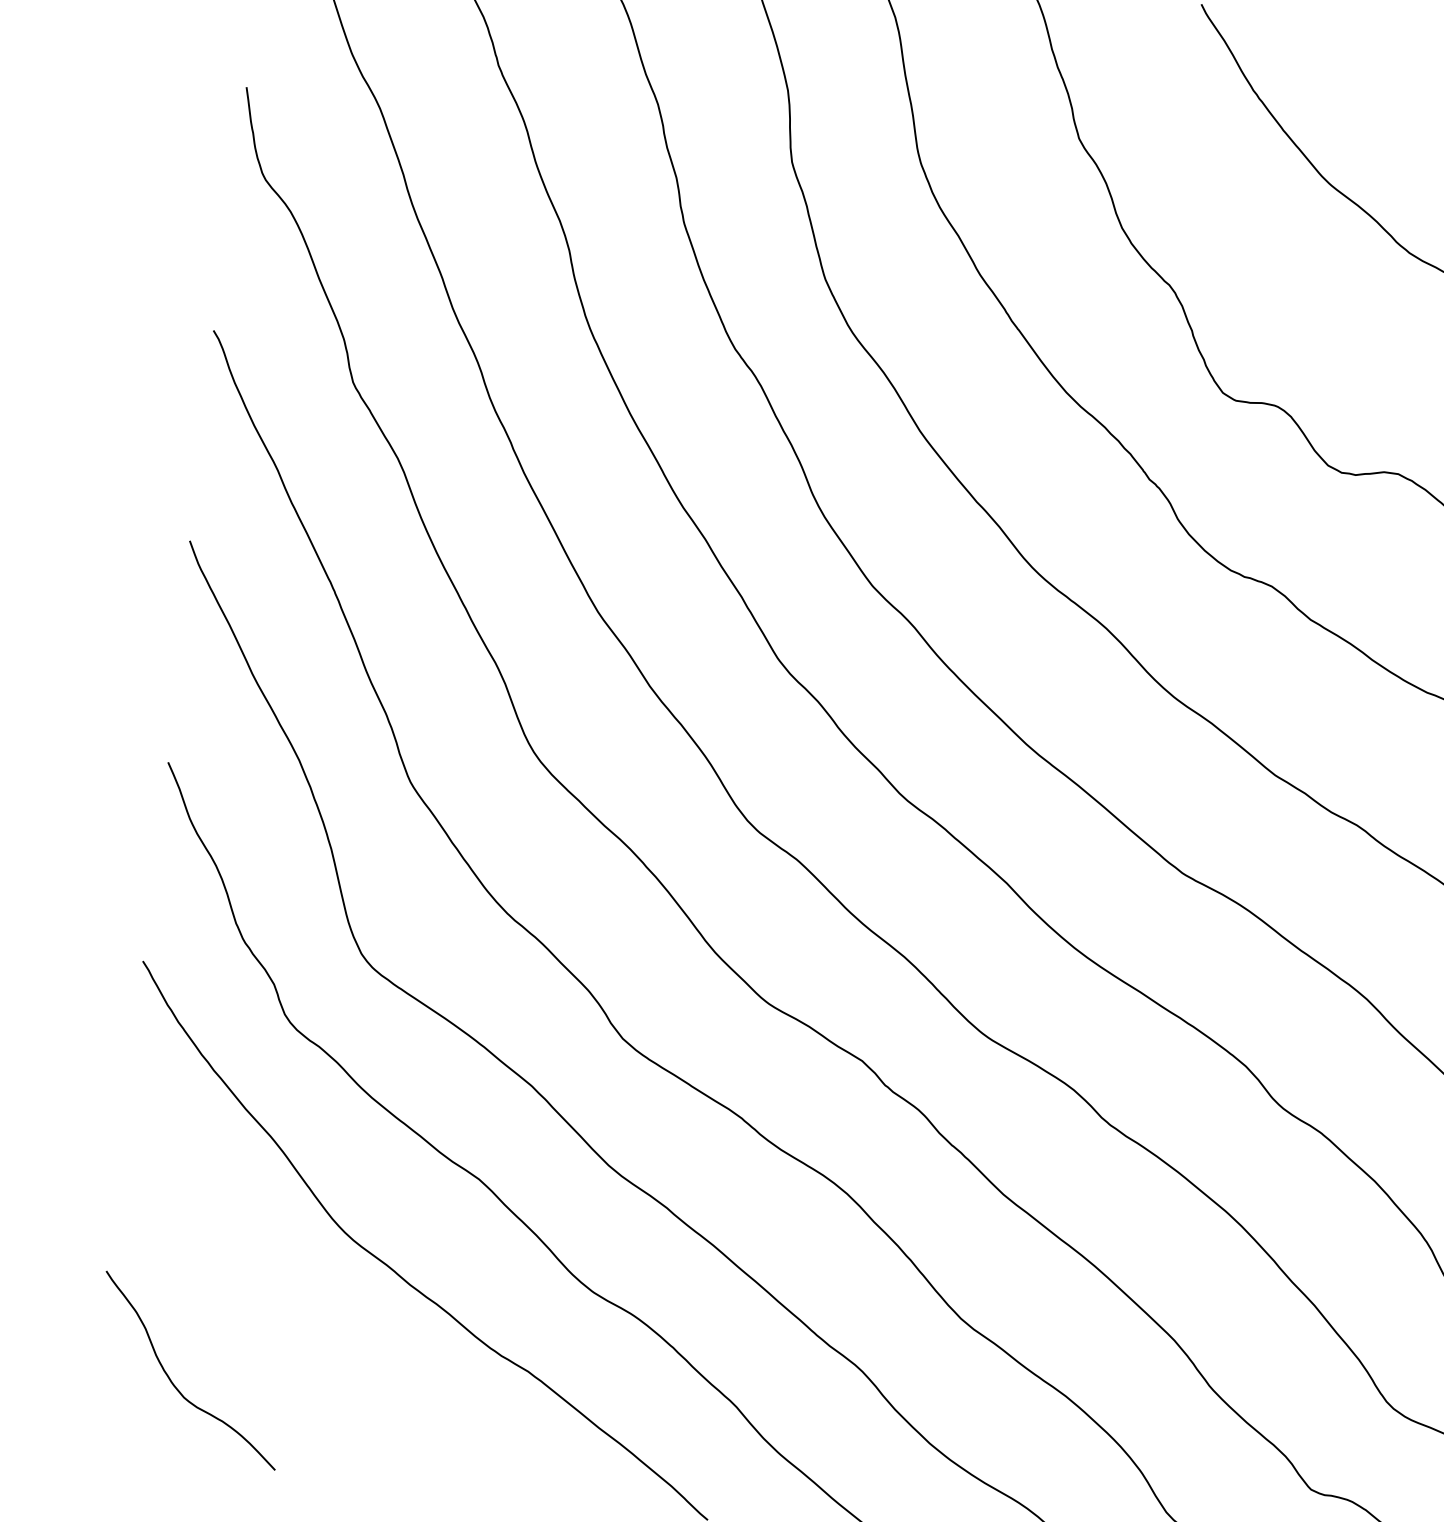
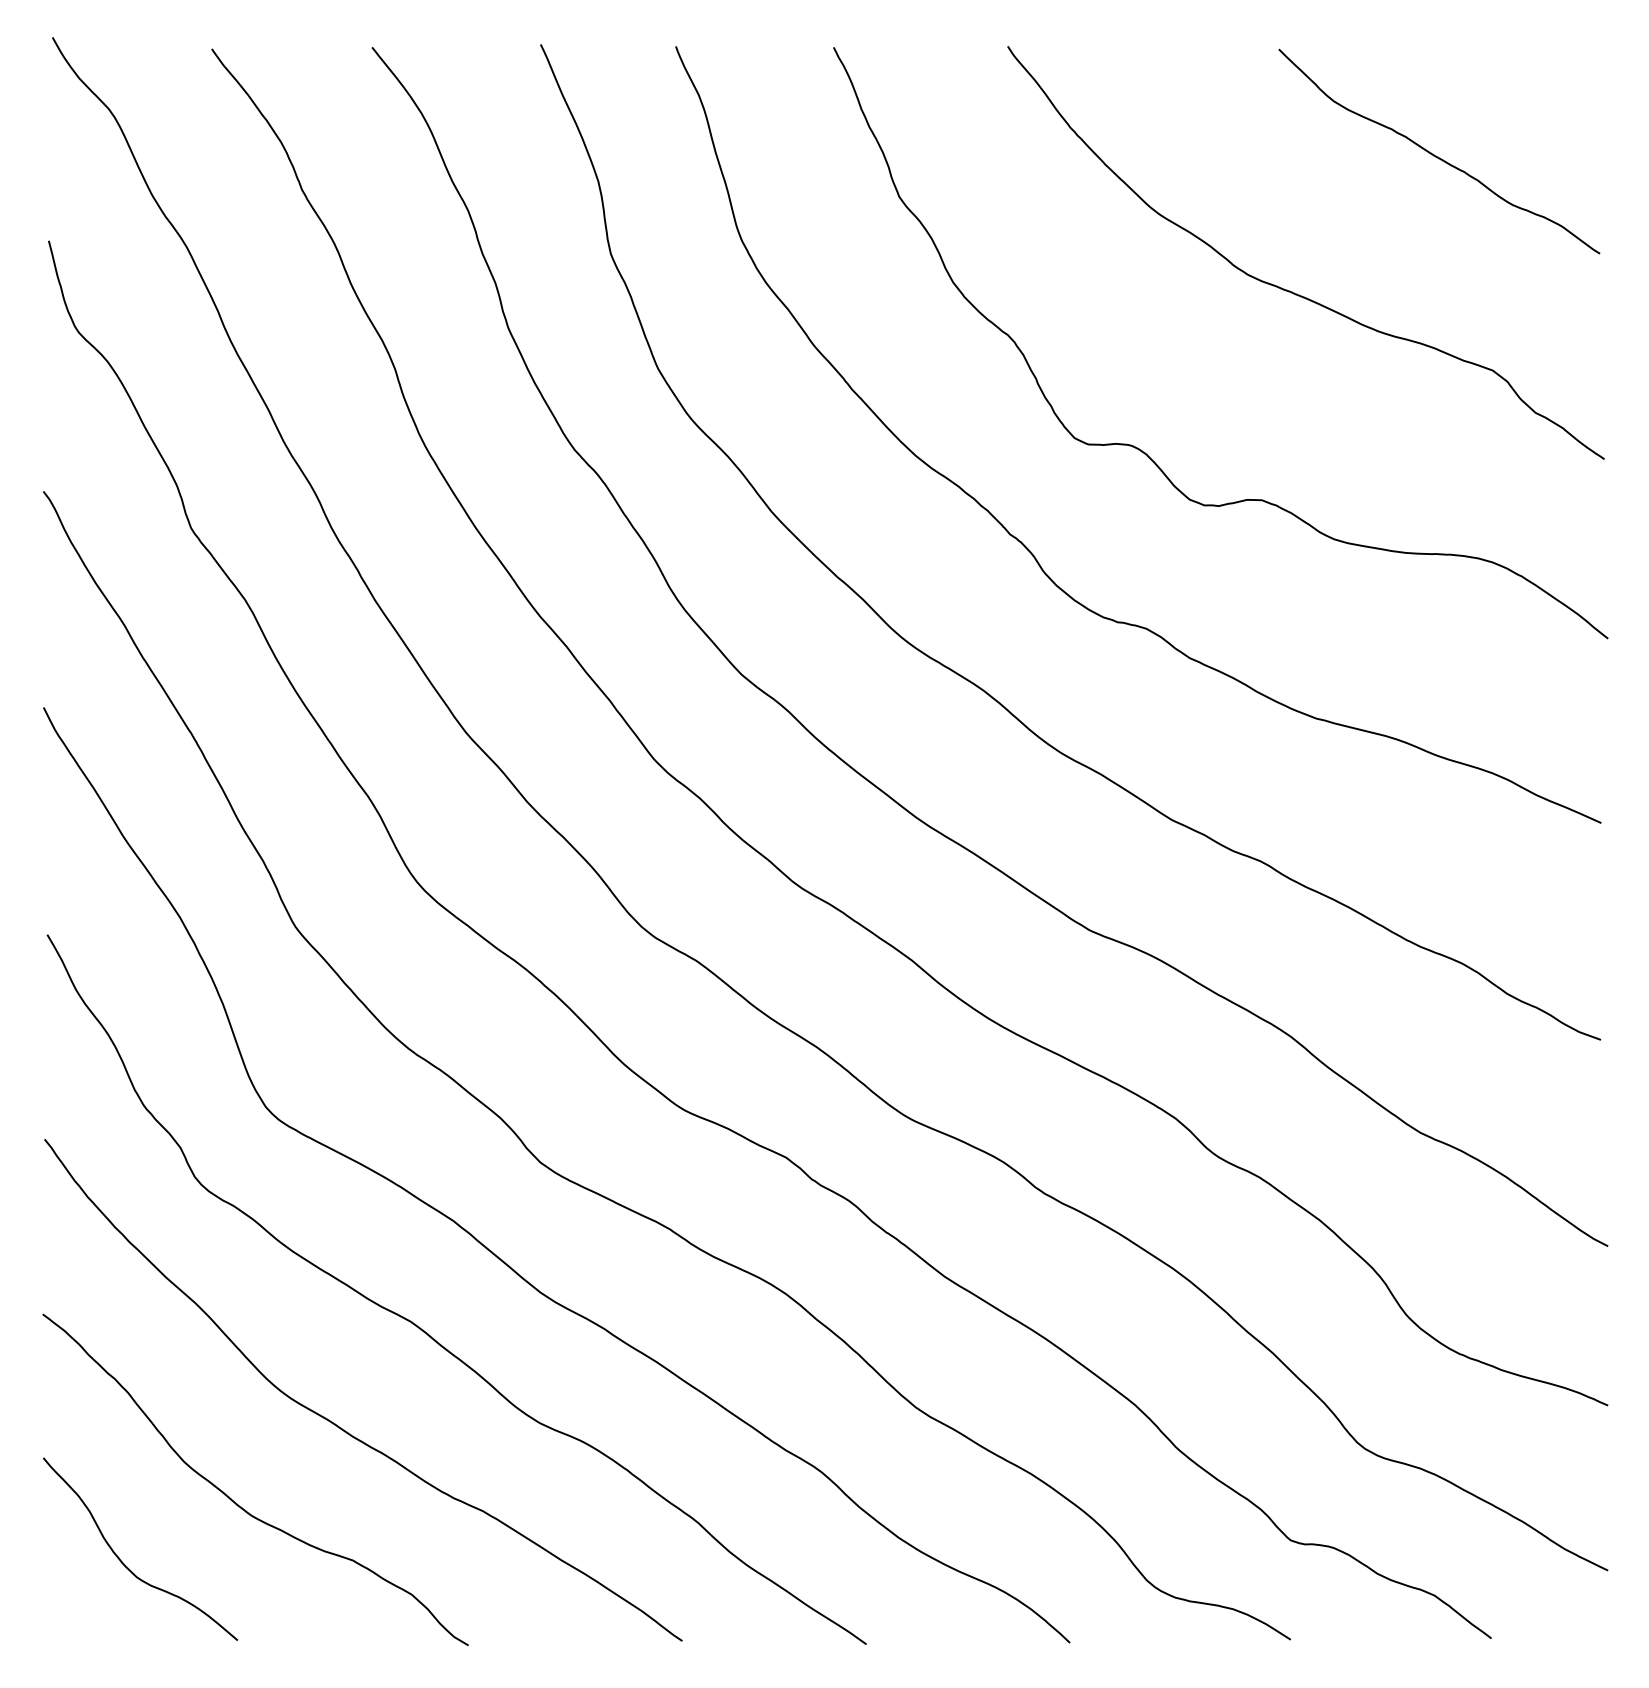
curve: (289, 1335) -> (236, 1502), added

